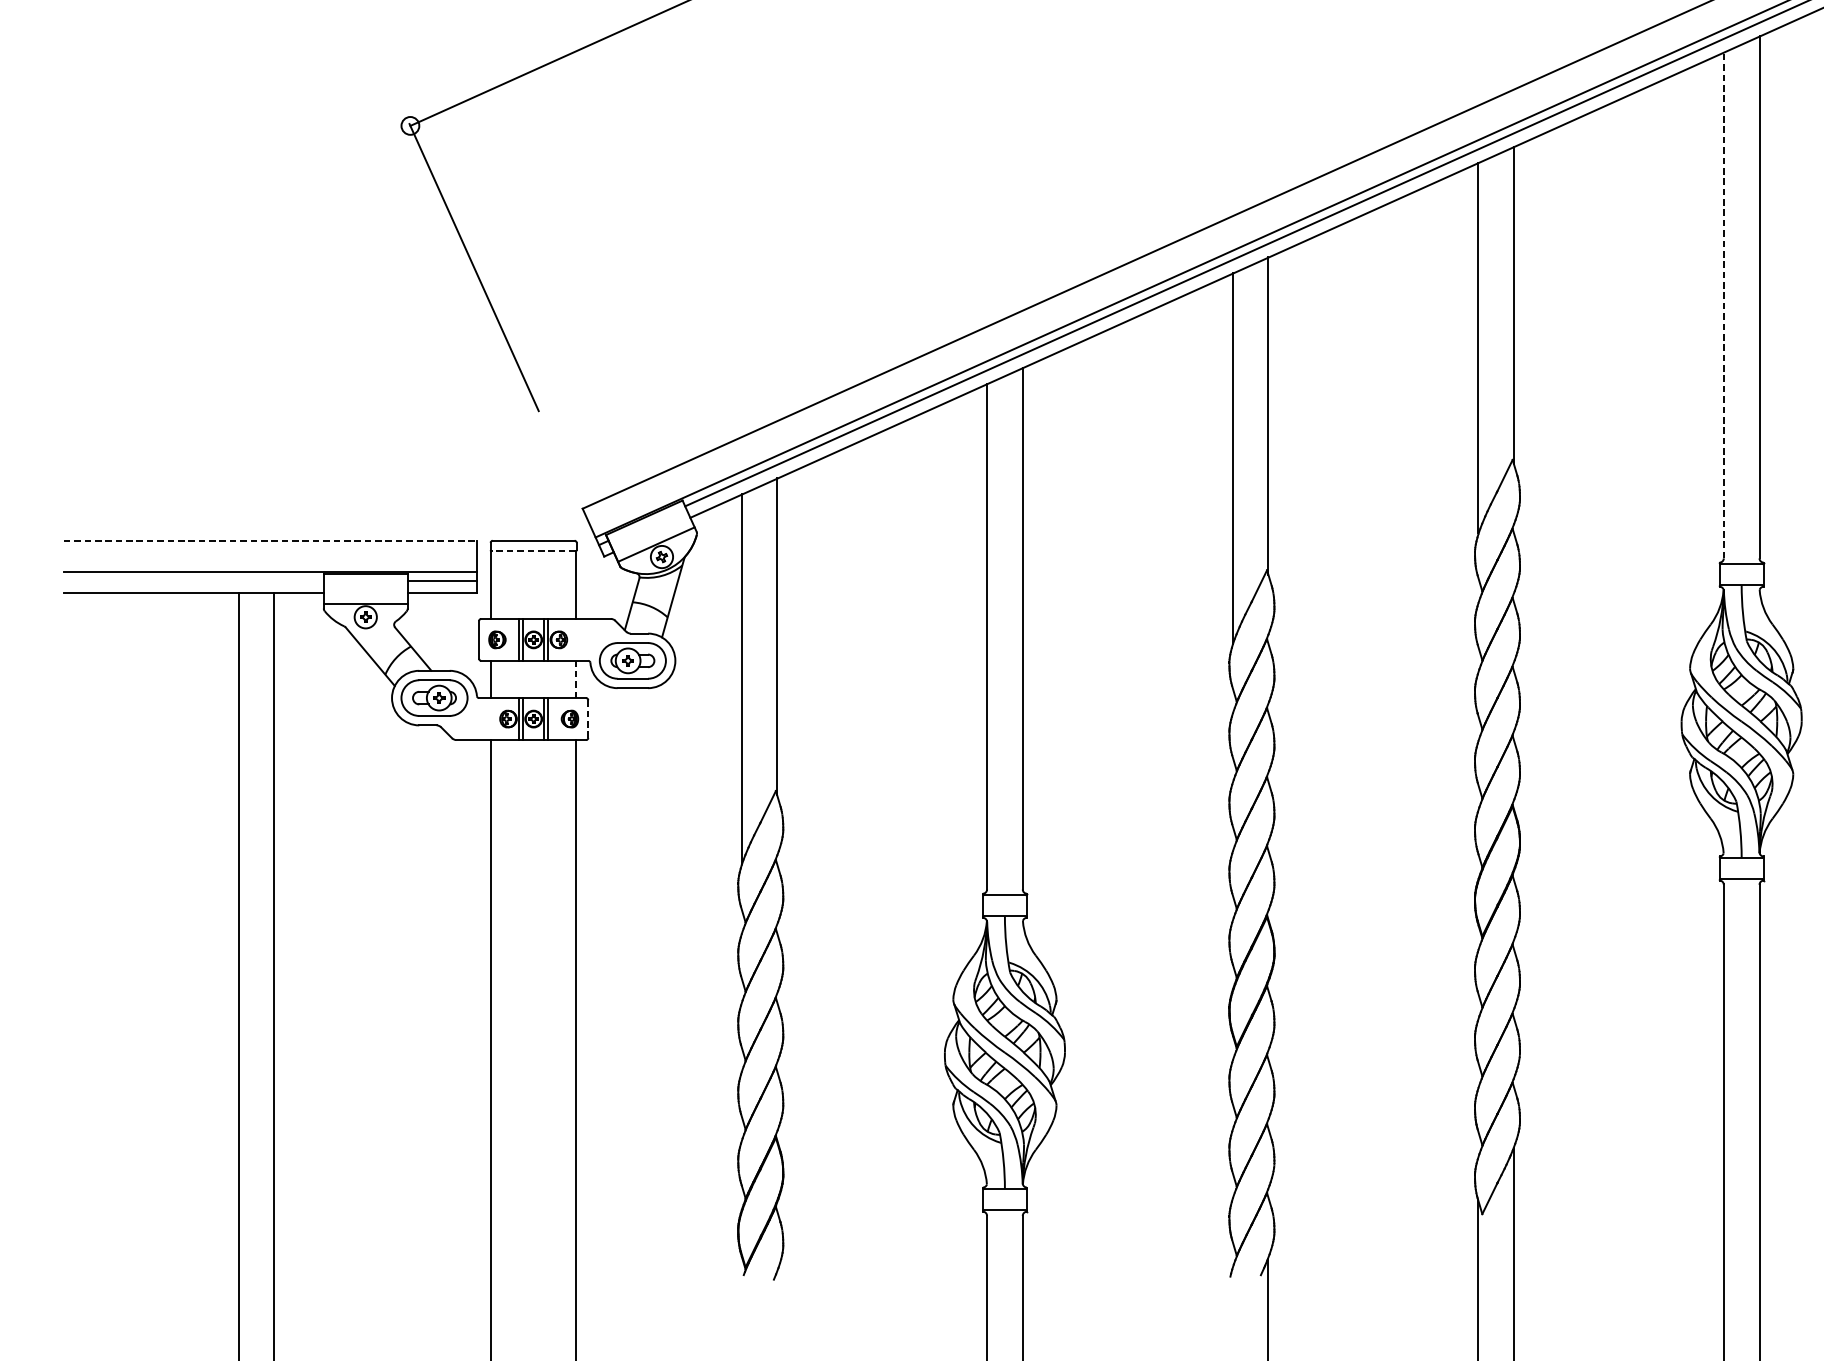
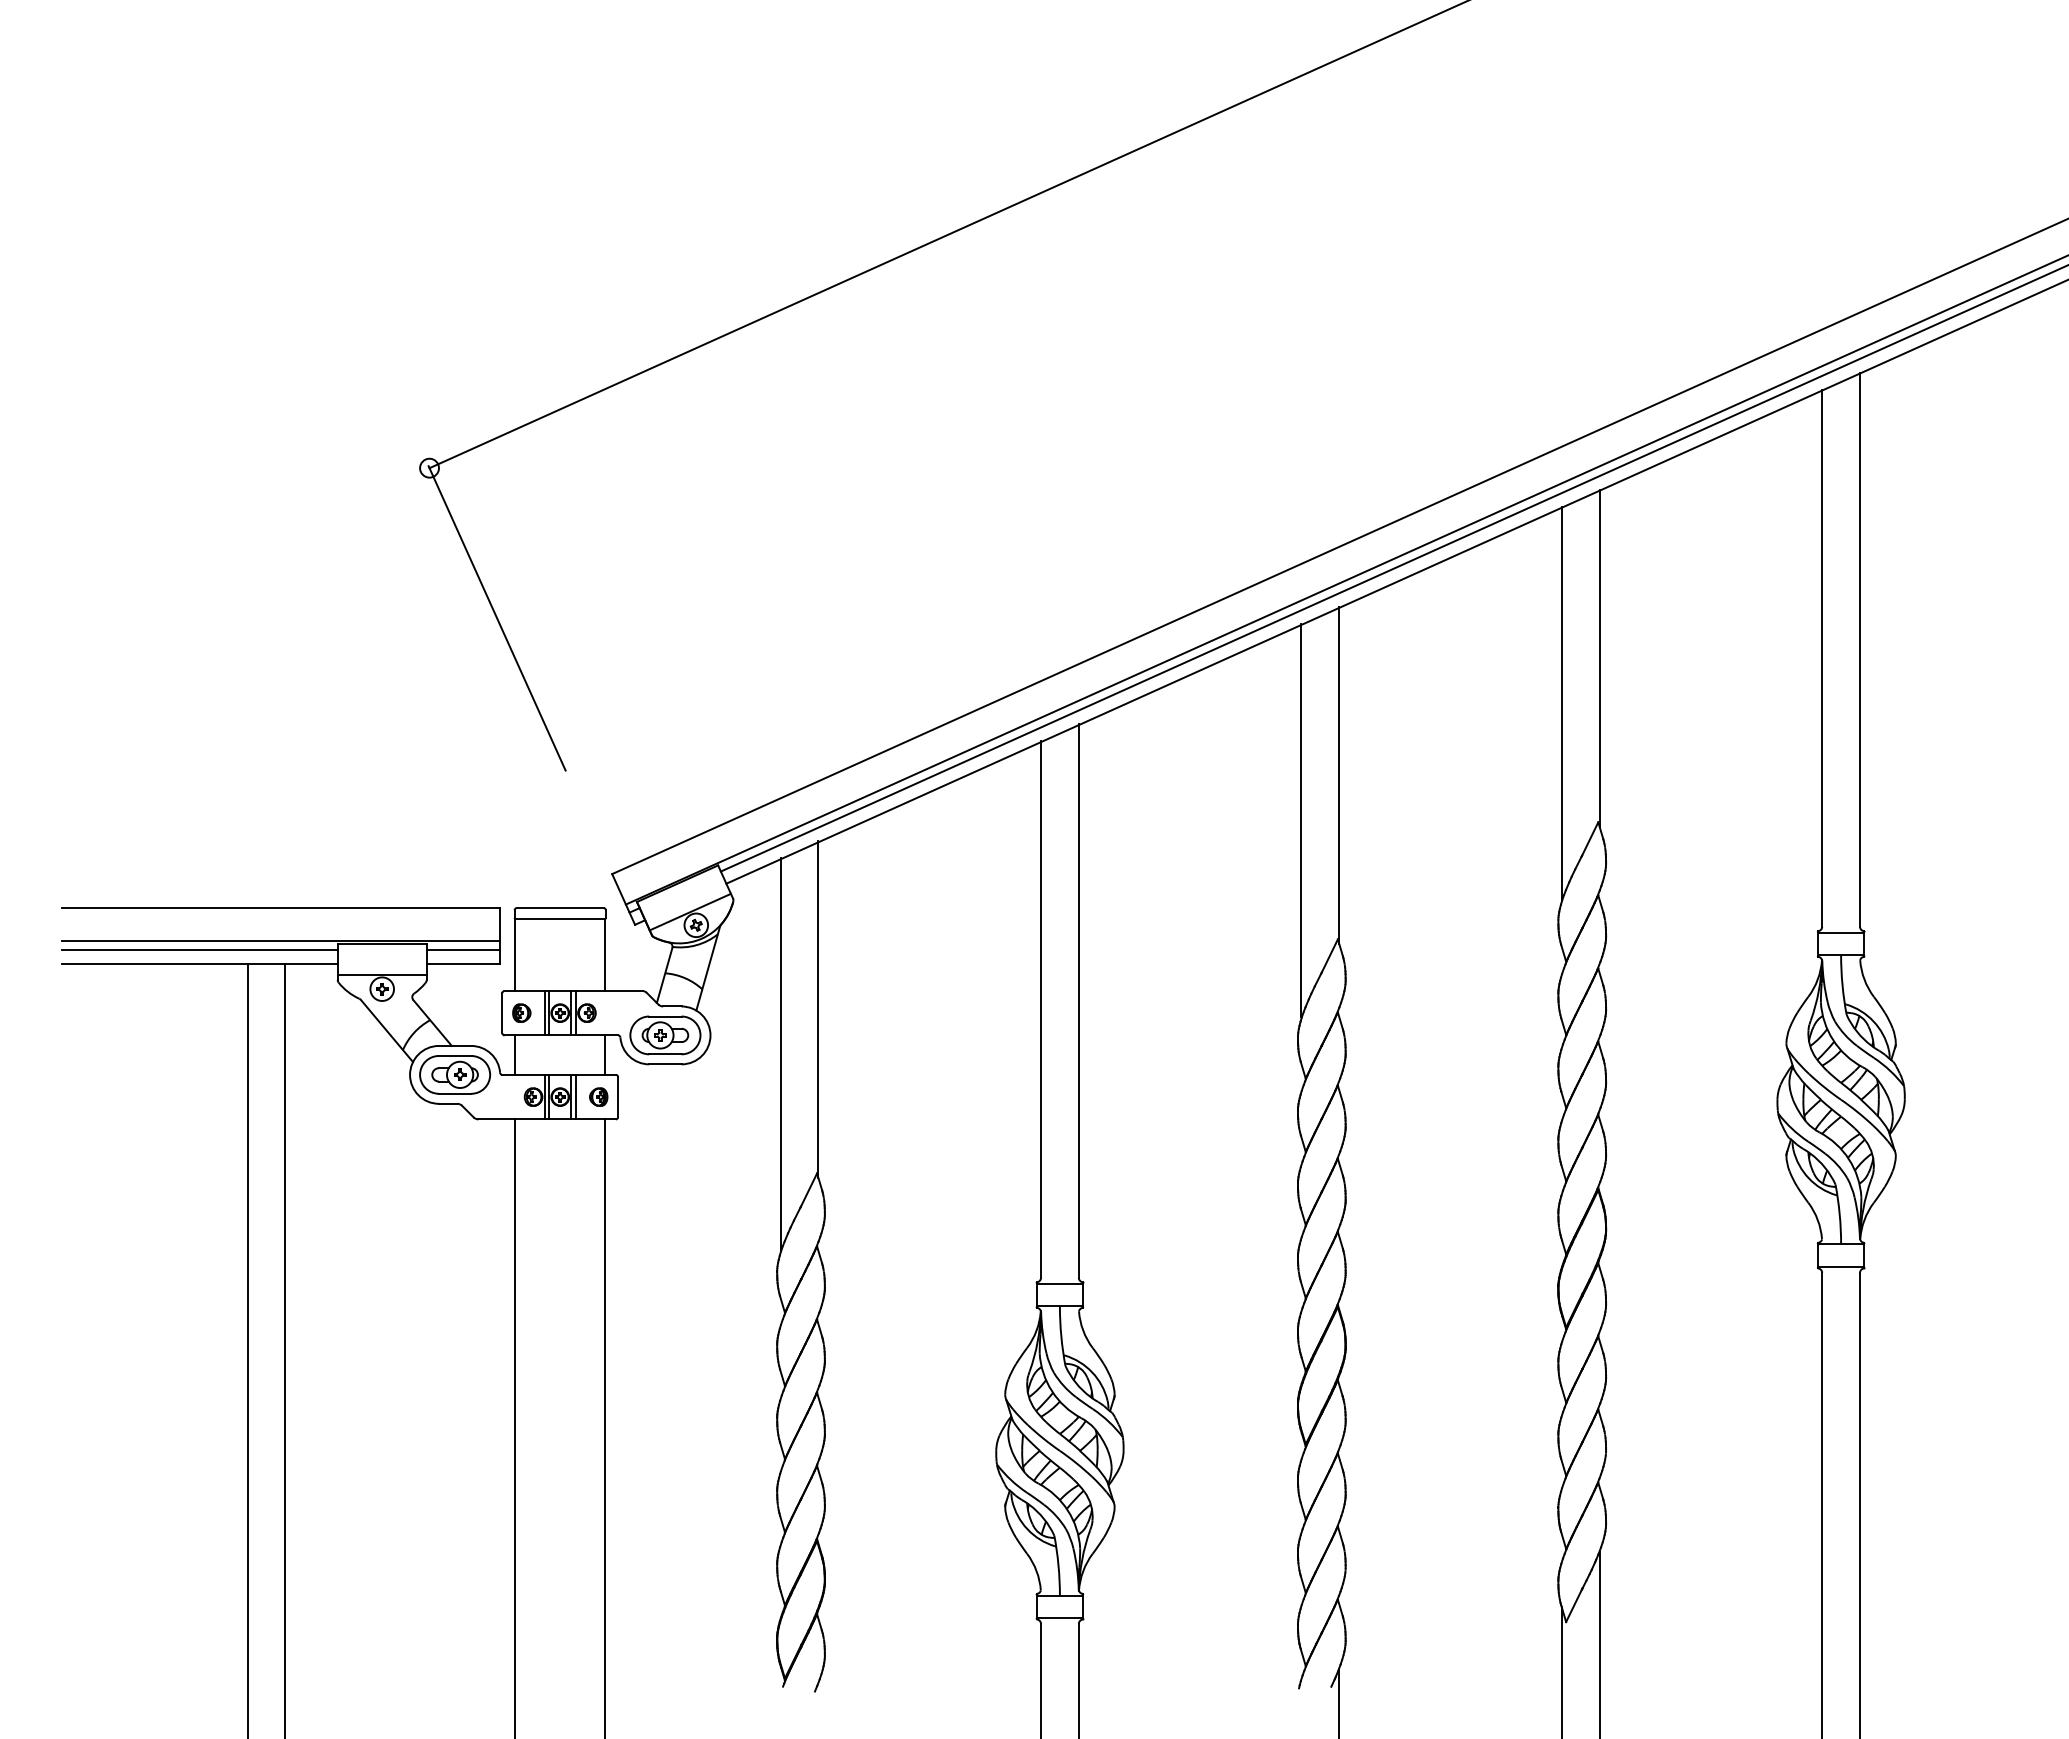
line: (1724, 305) -> (1822, 658), dashed -> solid
line: (270, 540) -> (281, 907), dashed -> solid
line: (533, 551) -> (560, 919), dashed -> solid
line: (193, 580) -> (199, 950), added
line: (576, 679) -> (605, 1055), dashed -> solid
line: (588, 718) -> (618, 1096), dashed -> solid

